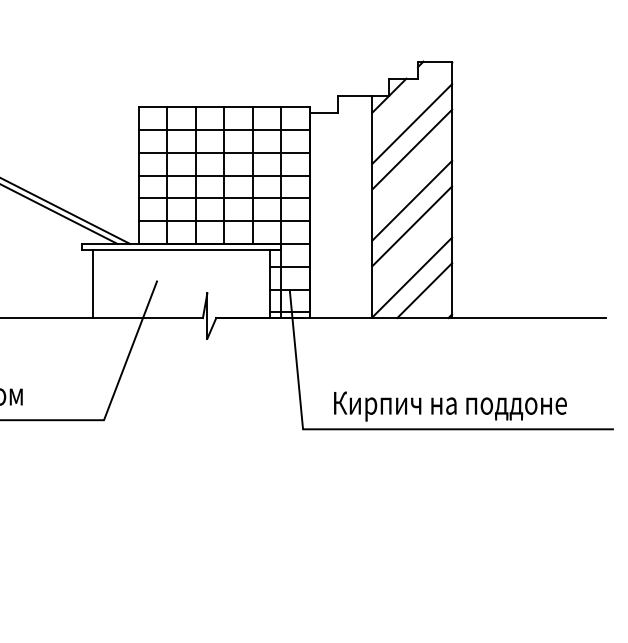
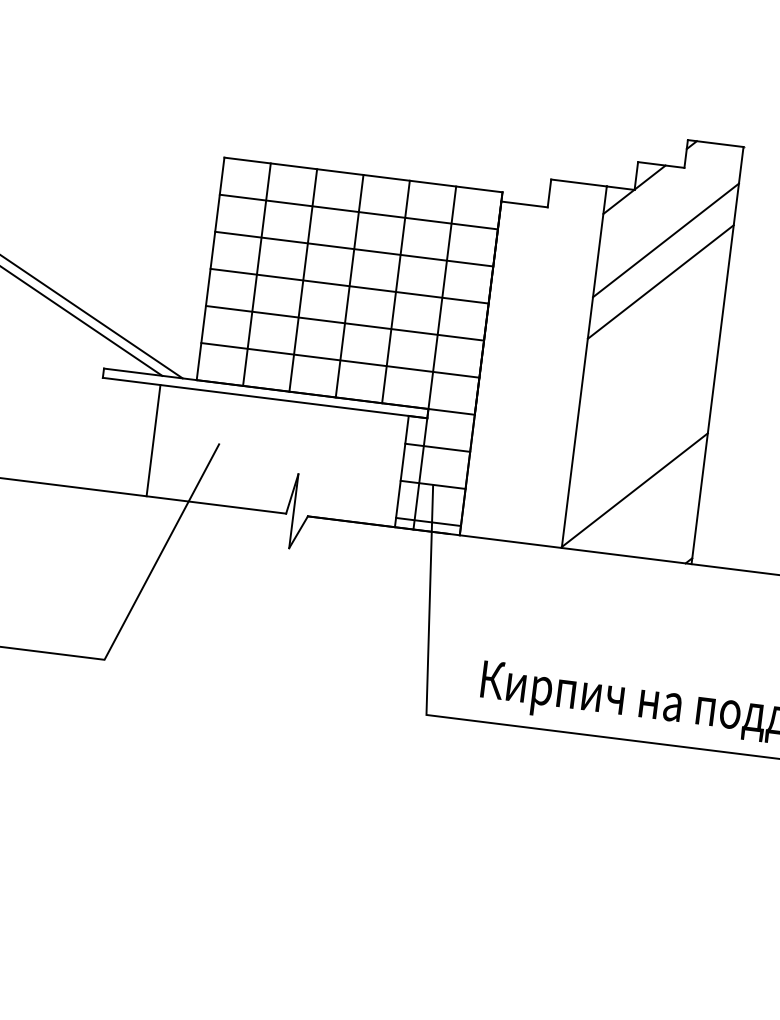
line: (412, 200) -> (650, 364), removed
line: (412, 226) -> (645, 407), removed
line: (93, 283) -> (154, 440), moved
line: (424, 290) -> (652, 513), removed

